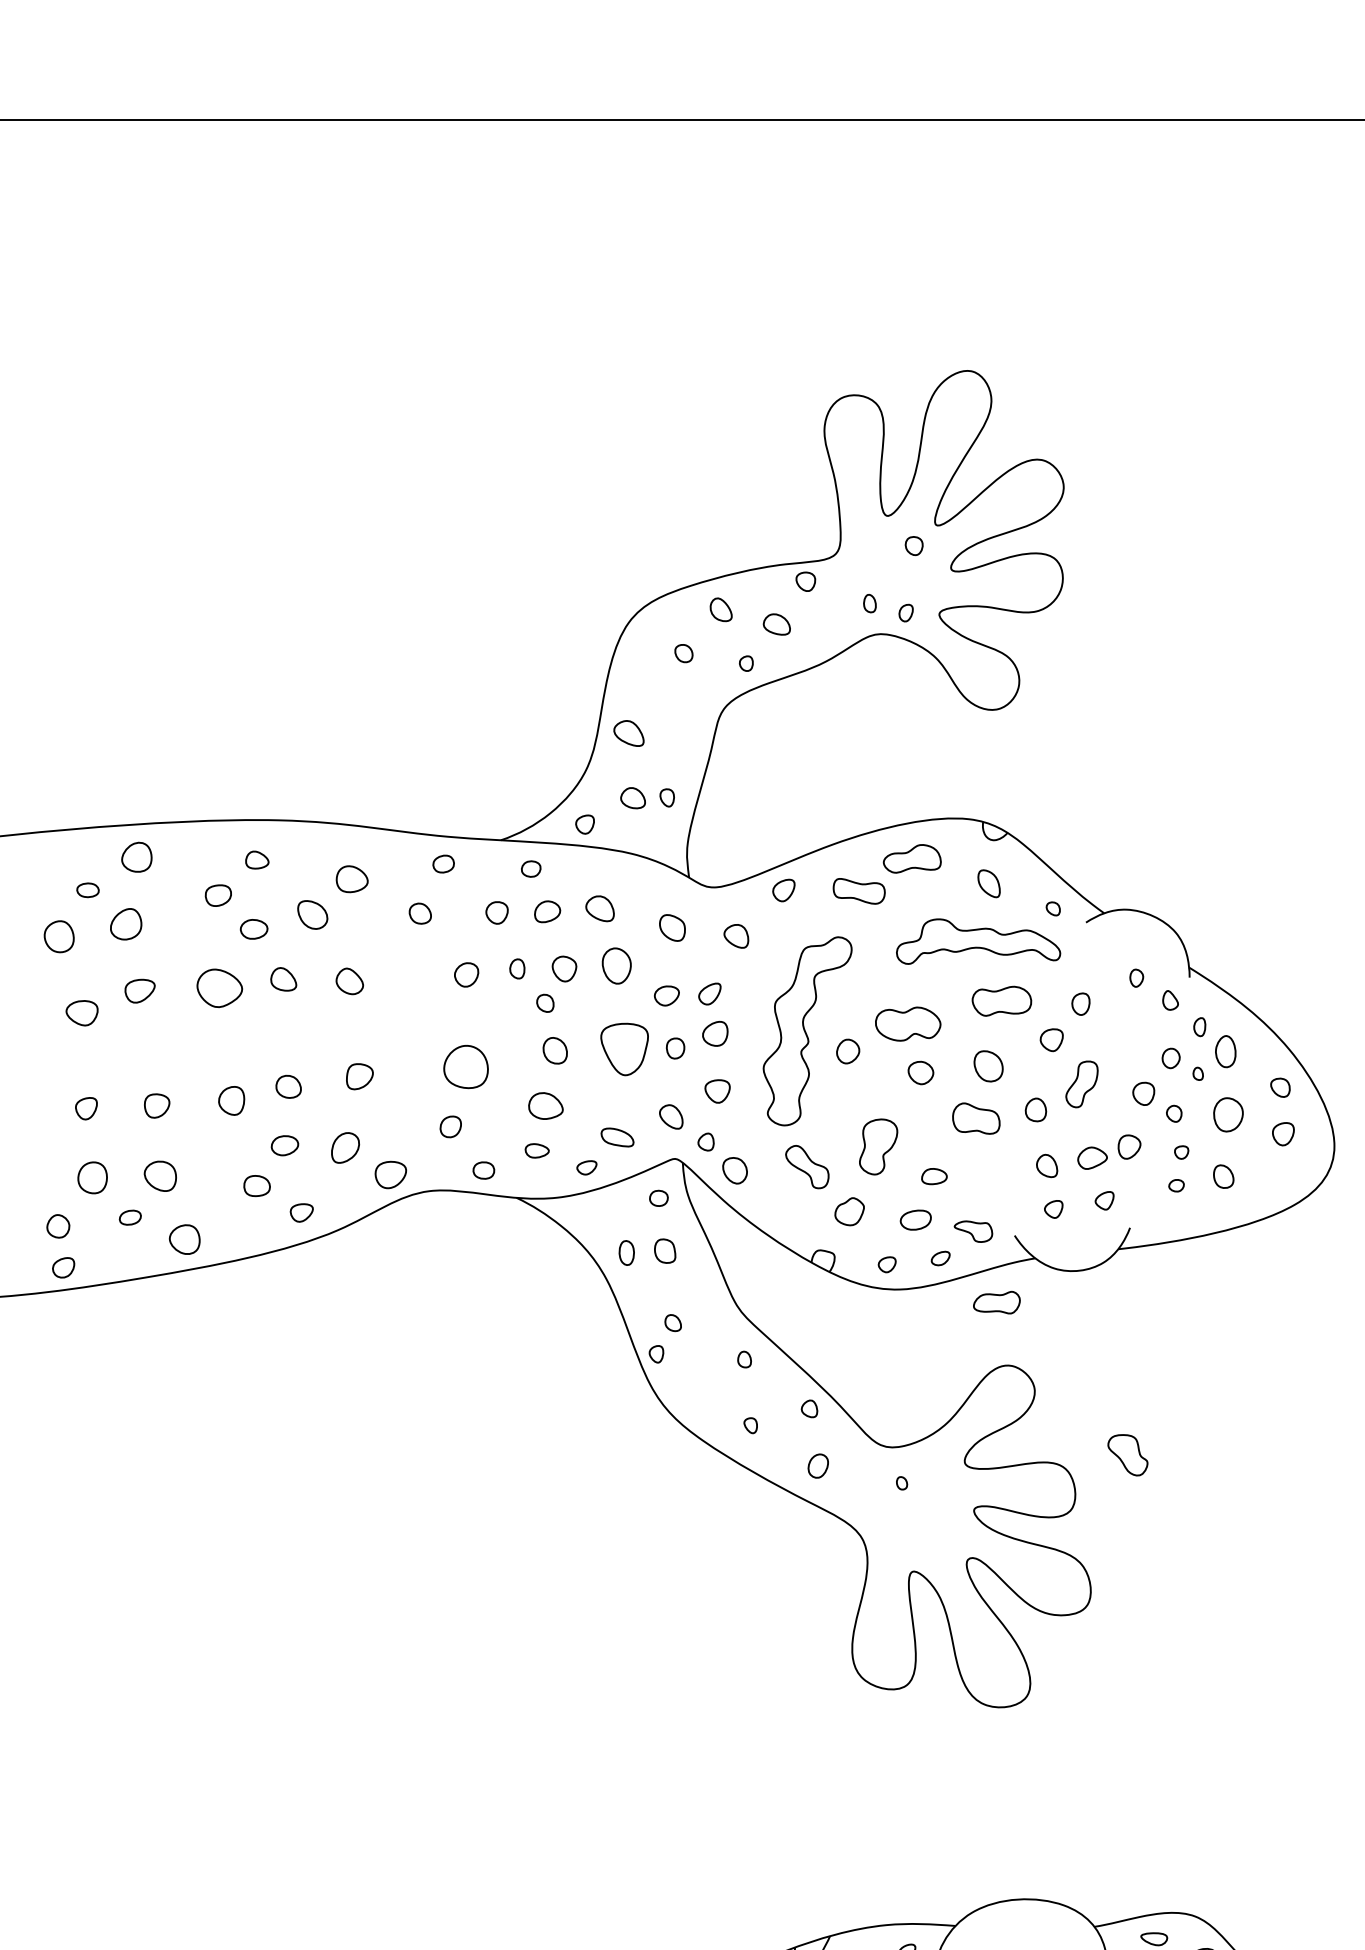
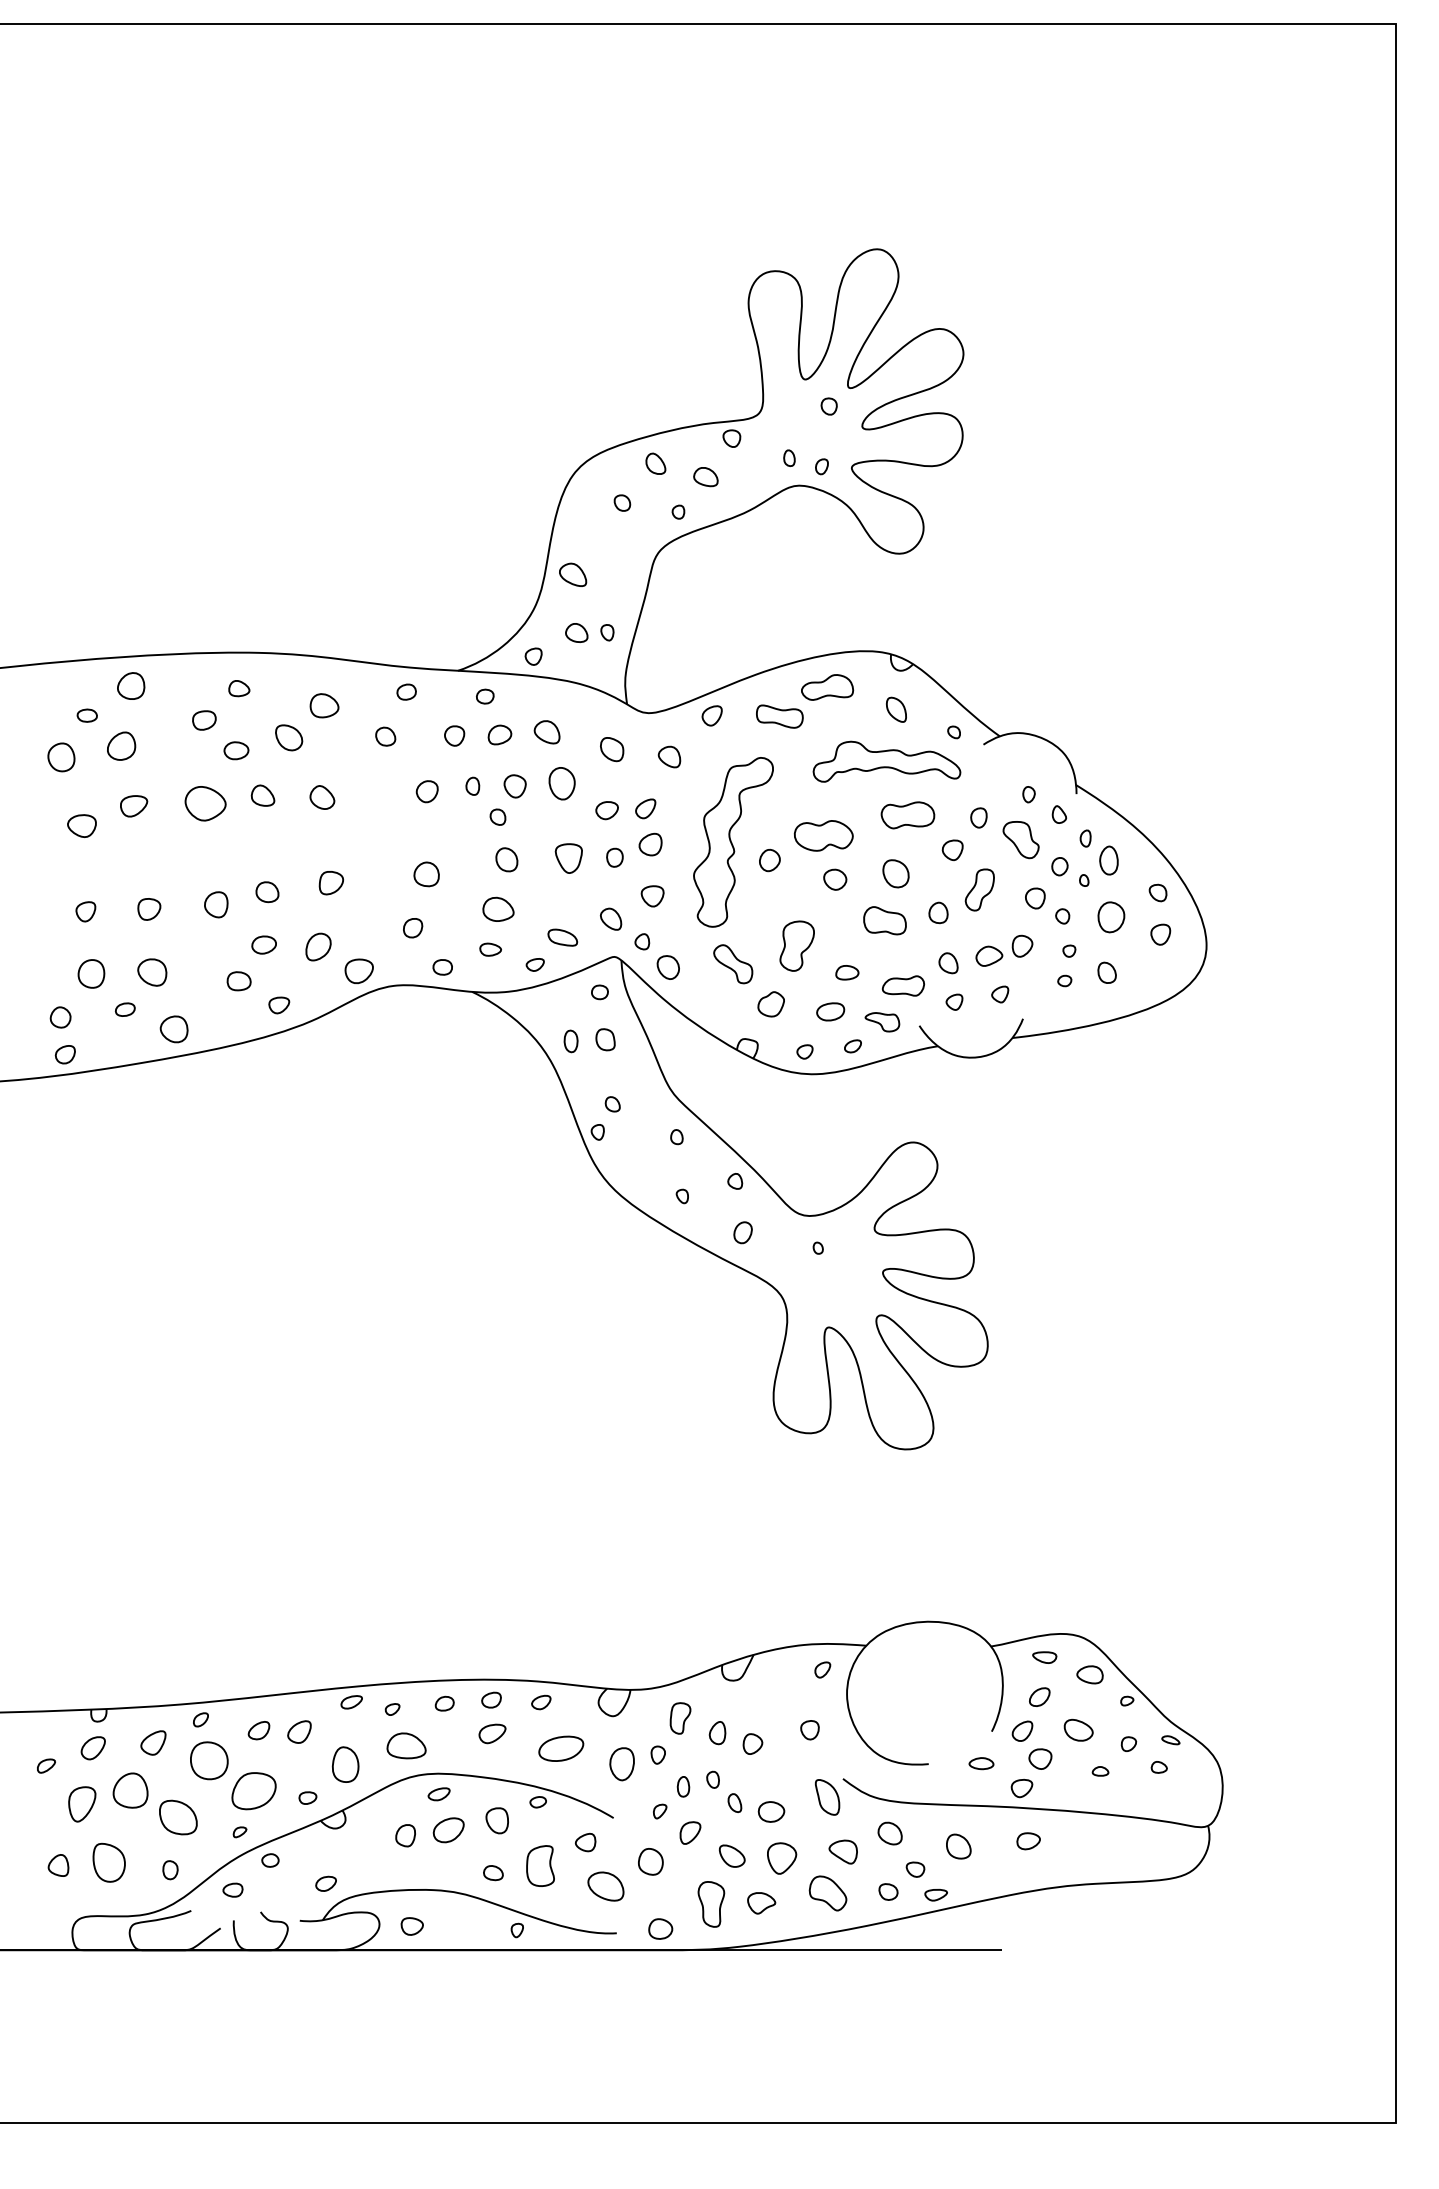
part: (623, 1049) -> (568, 858), size x0.62
part: (465, 1067) -> (426, 874), size x0.62
part: (996, 1302) -> (903, 985), moved
part: (1127, 1455) -> (1020, 840), moved

